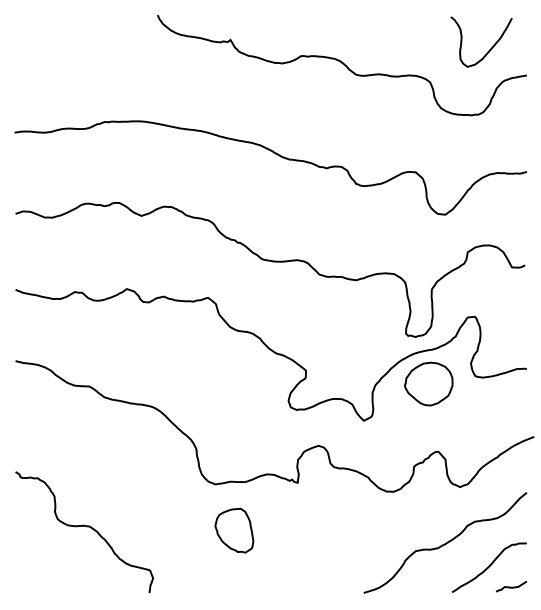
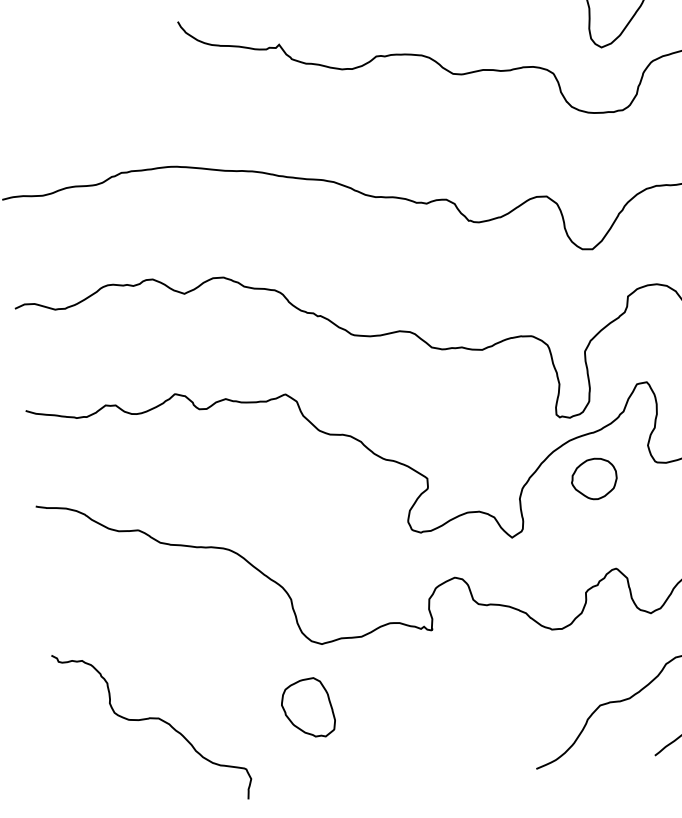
part: (428, 383) -> (593, 478), size x0.7
part: (234, 530) -> (308, 708), moved

